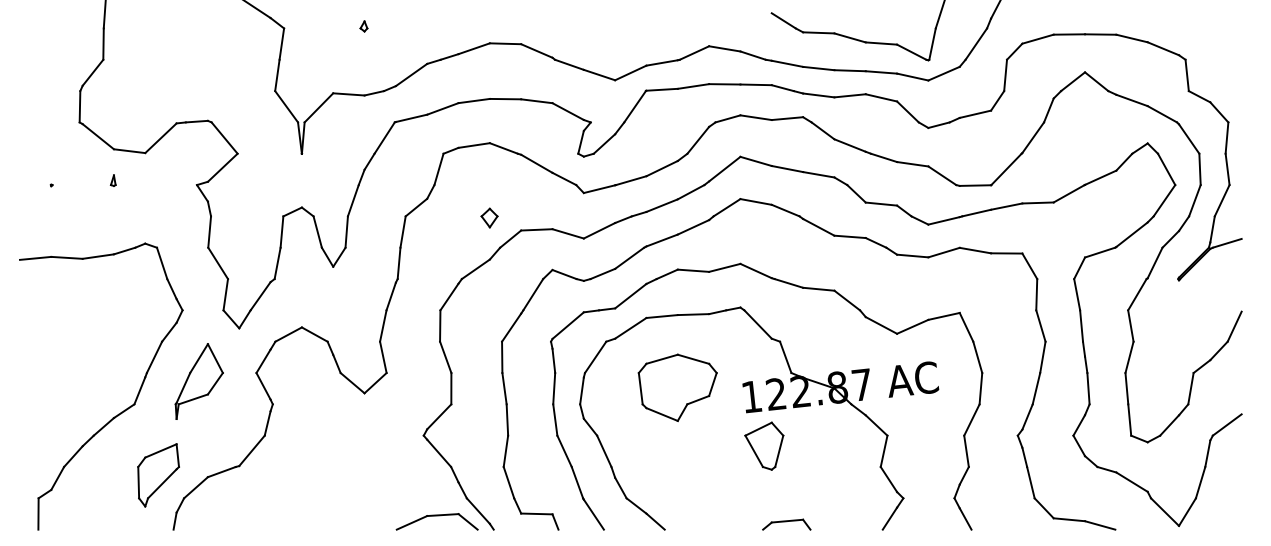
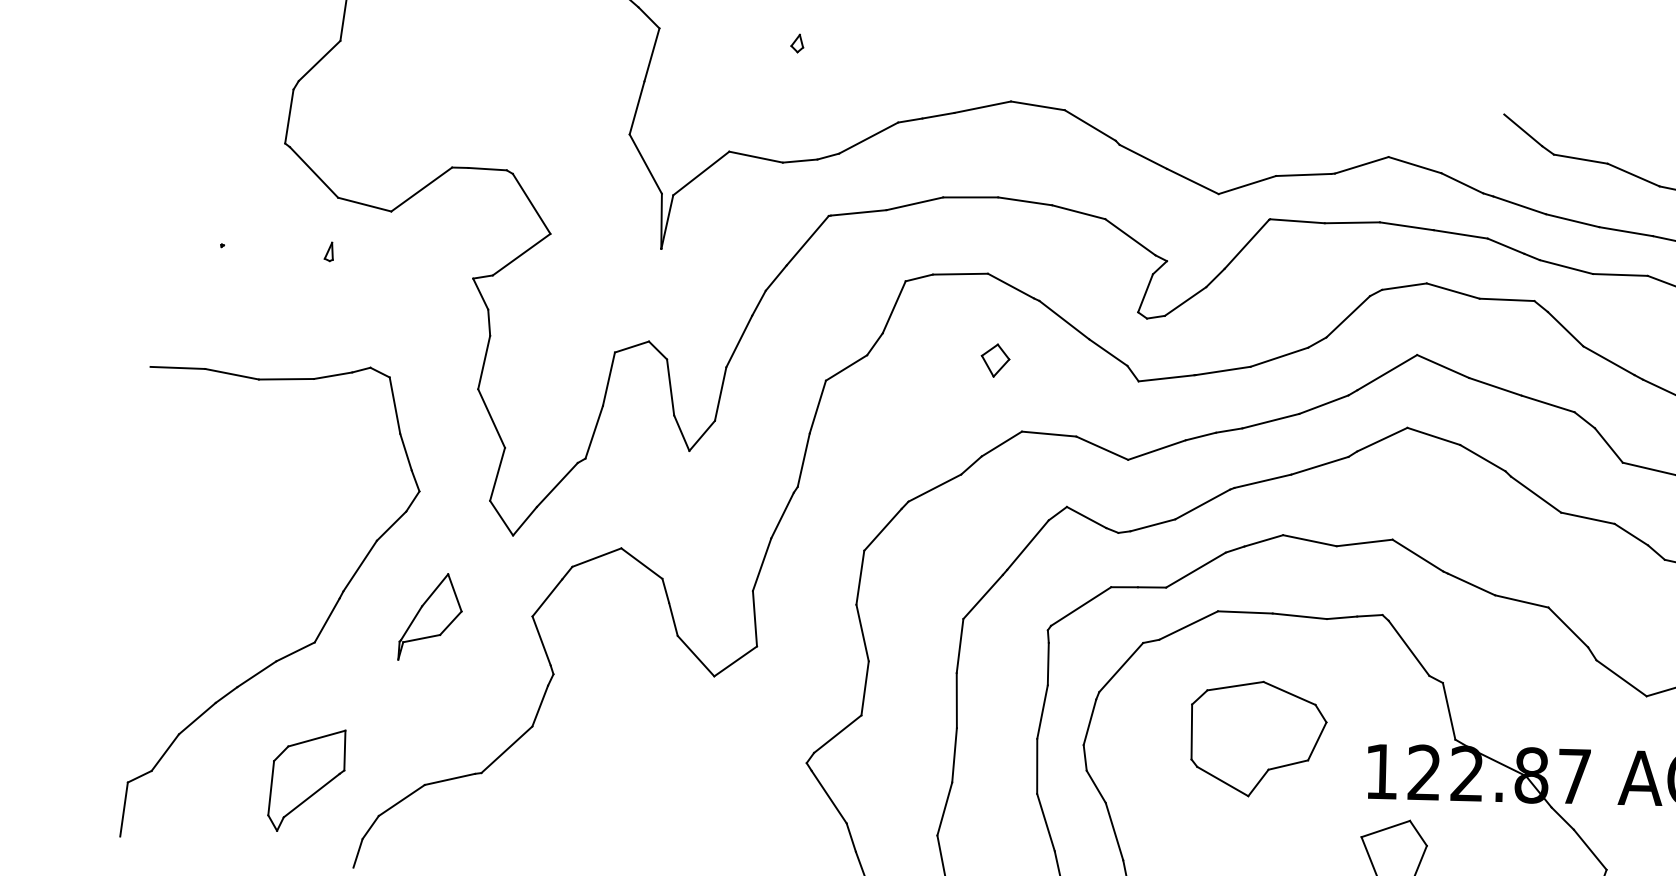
part: (489, 217) -> (995, 359), moved
part: (198, 381) -> (430, 617), size x0.7
part: (158, 475) -> (307, 780), moved

